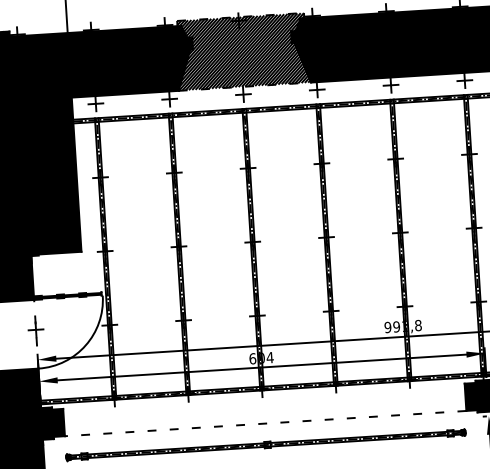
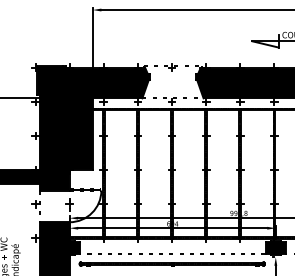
hatch: (241, 52) -> (172, 82), removed

